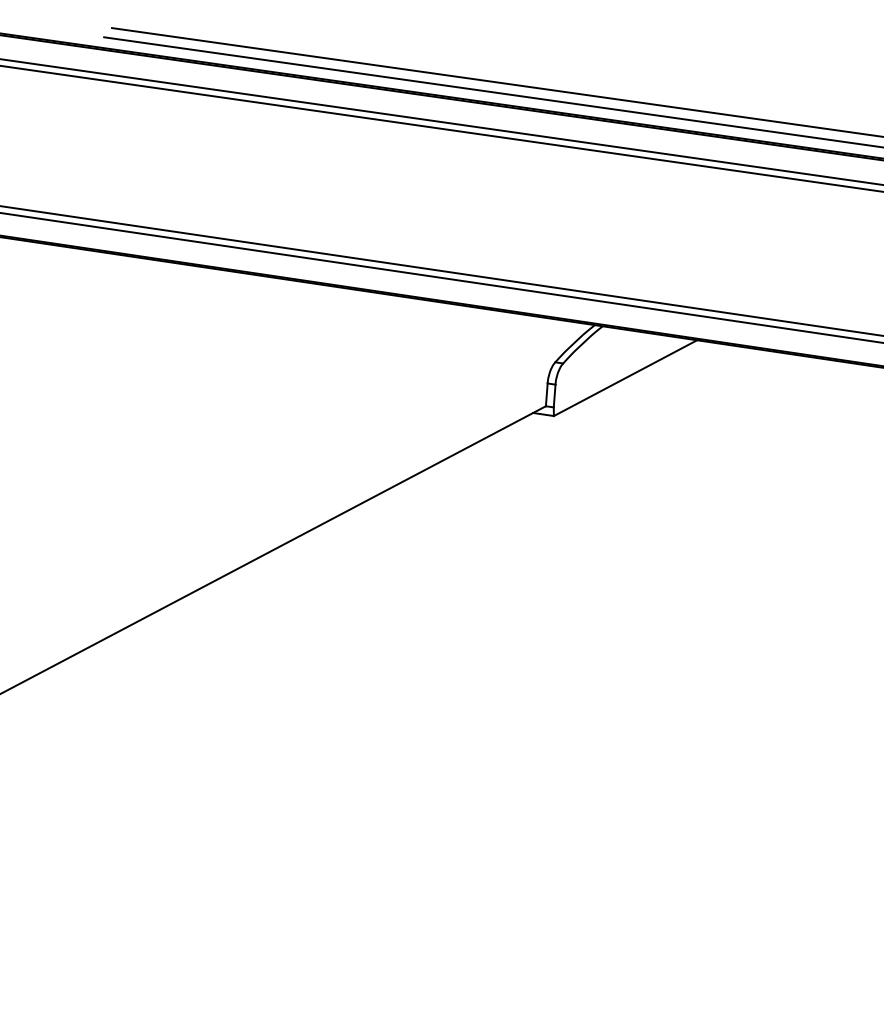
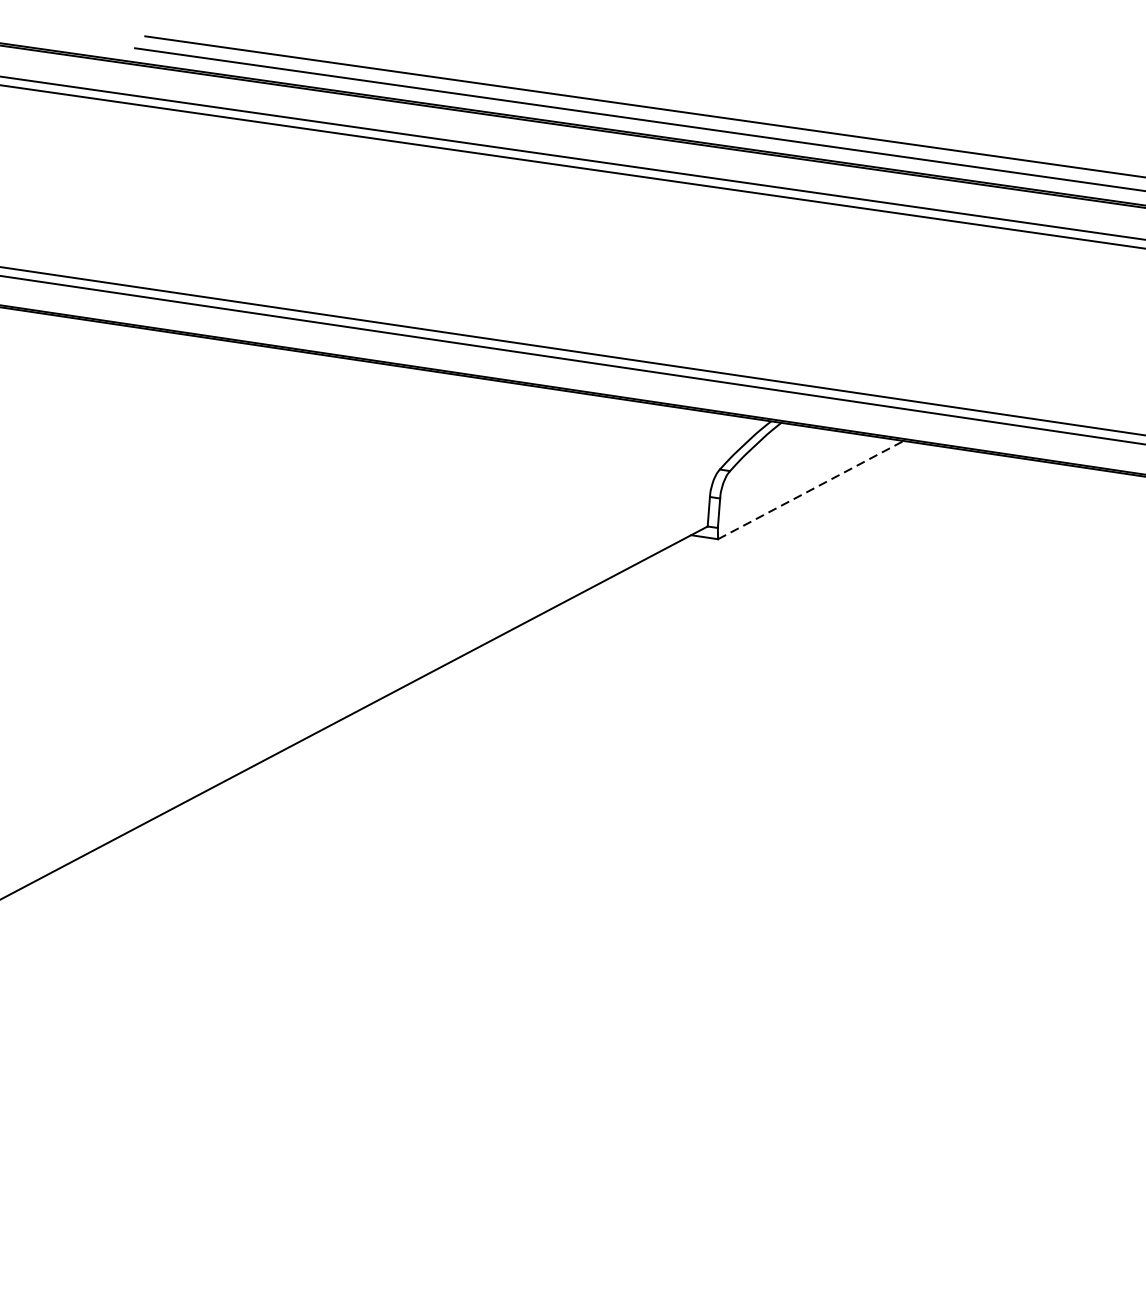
line: (625, 377) -> (810, 489), solid -> dashed

